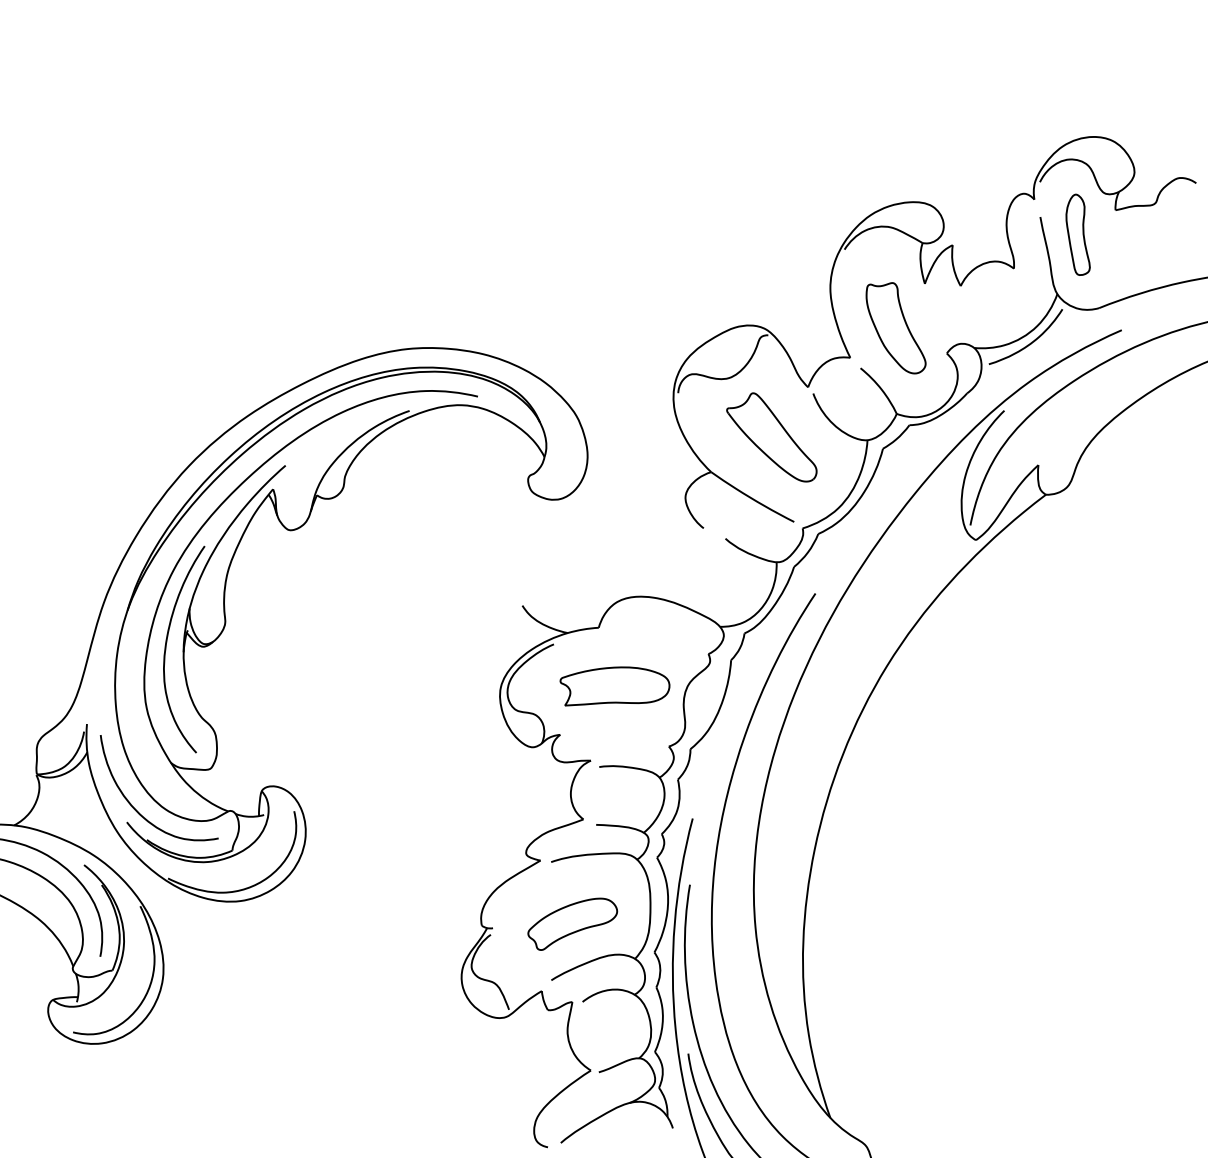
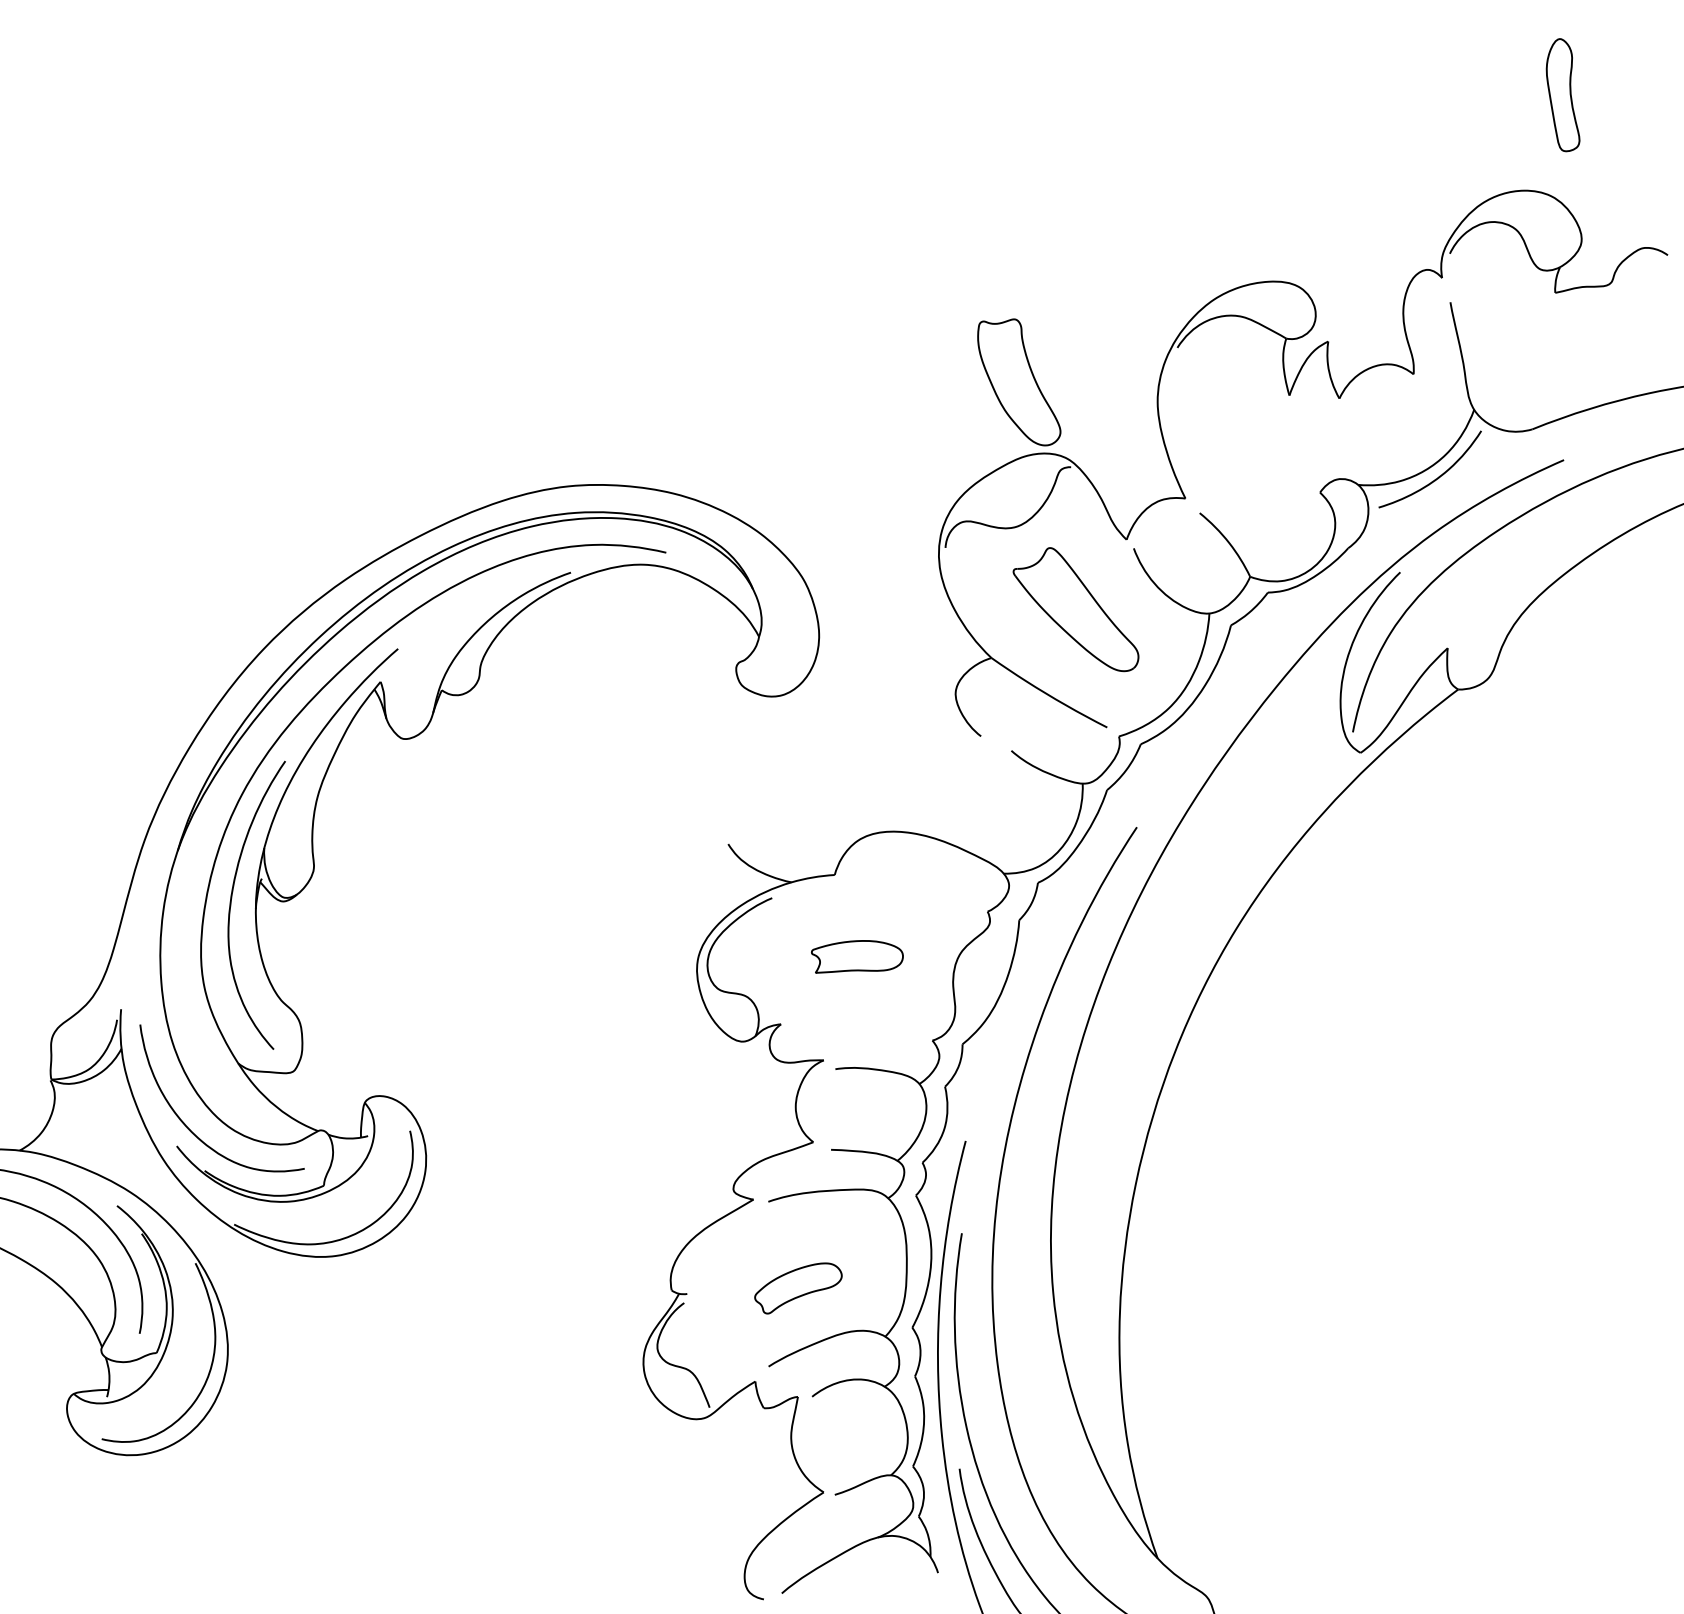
part: (1077, 235) -> (1562, 95), moved
part: (896, 328) -> (1019, 382), moved
part: (615, 686) -> (857, 956), size x0.6
part: (572, 924) -> (798, 1288), size x0.7

